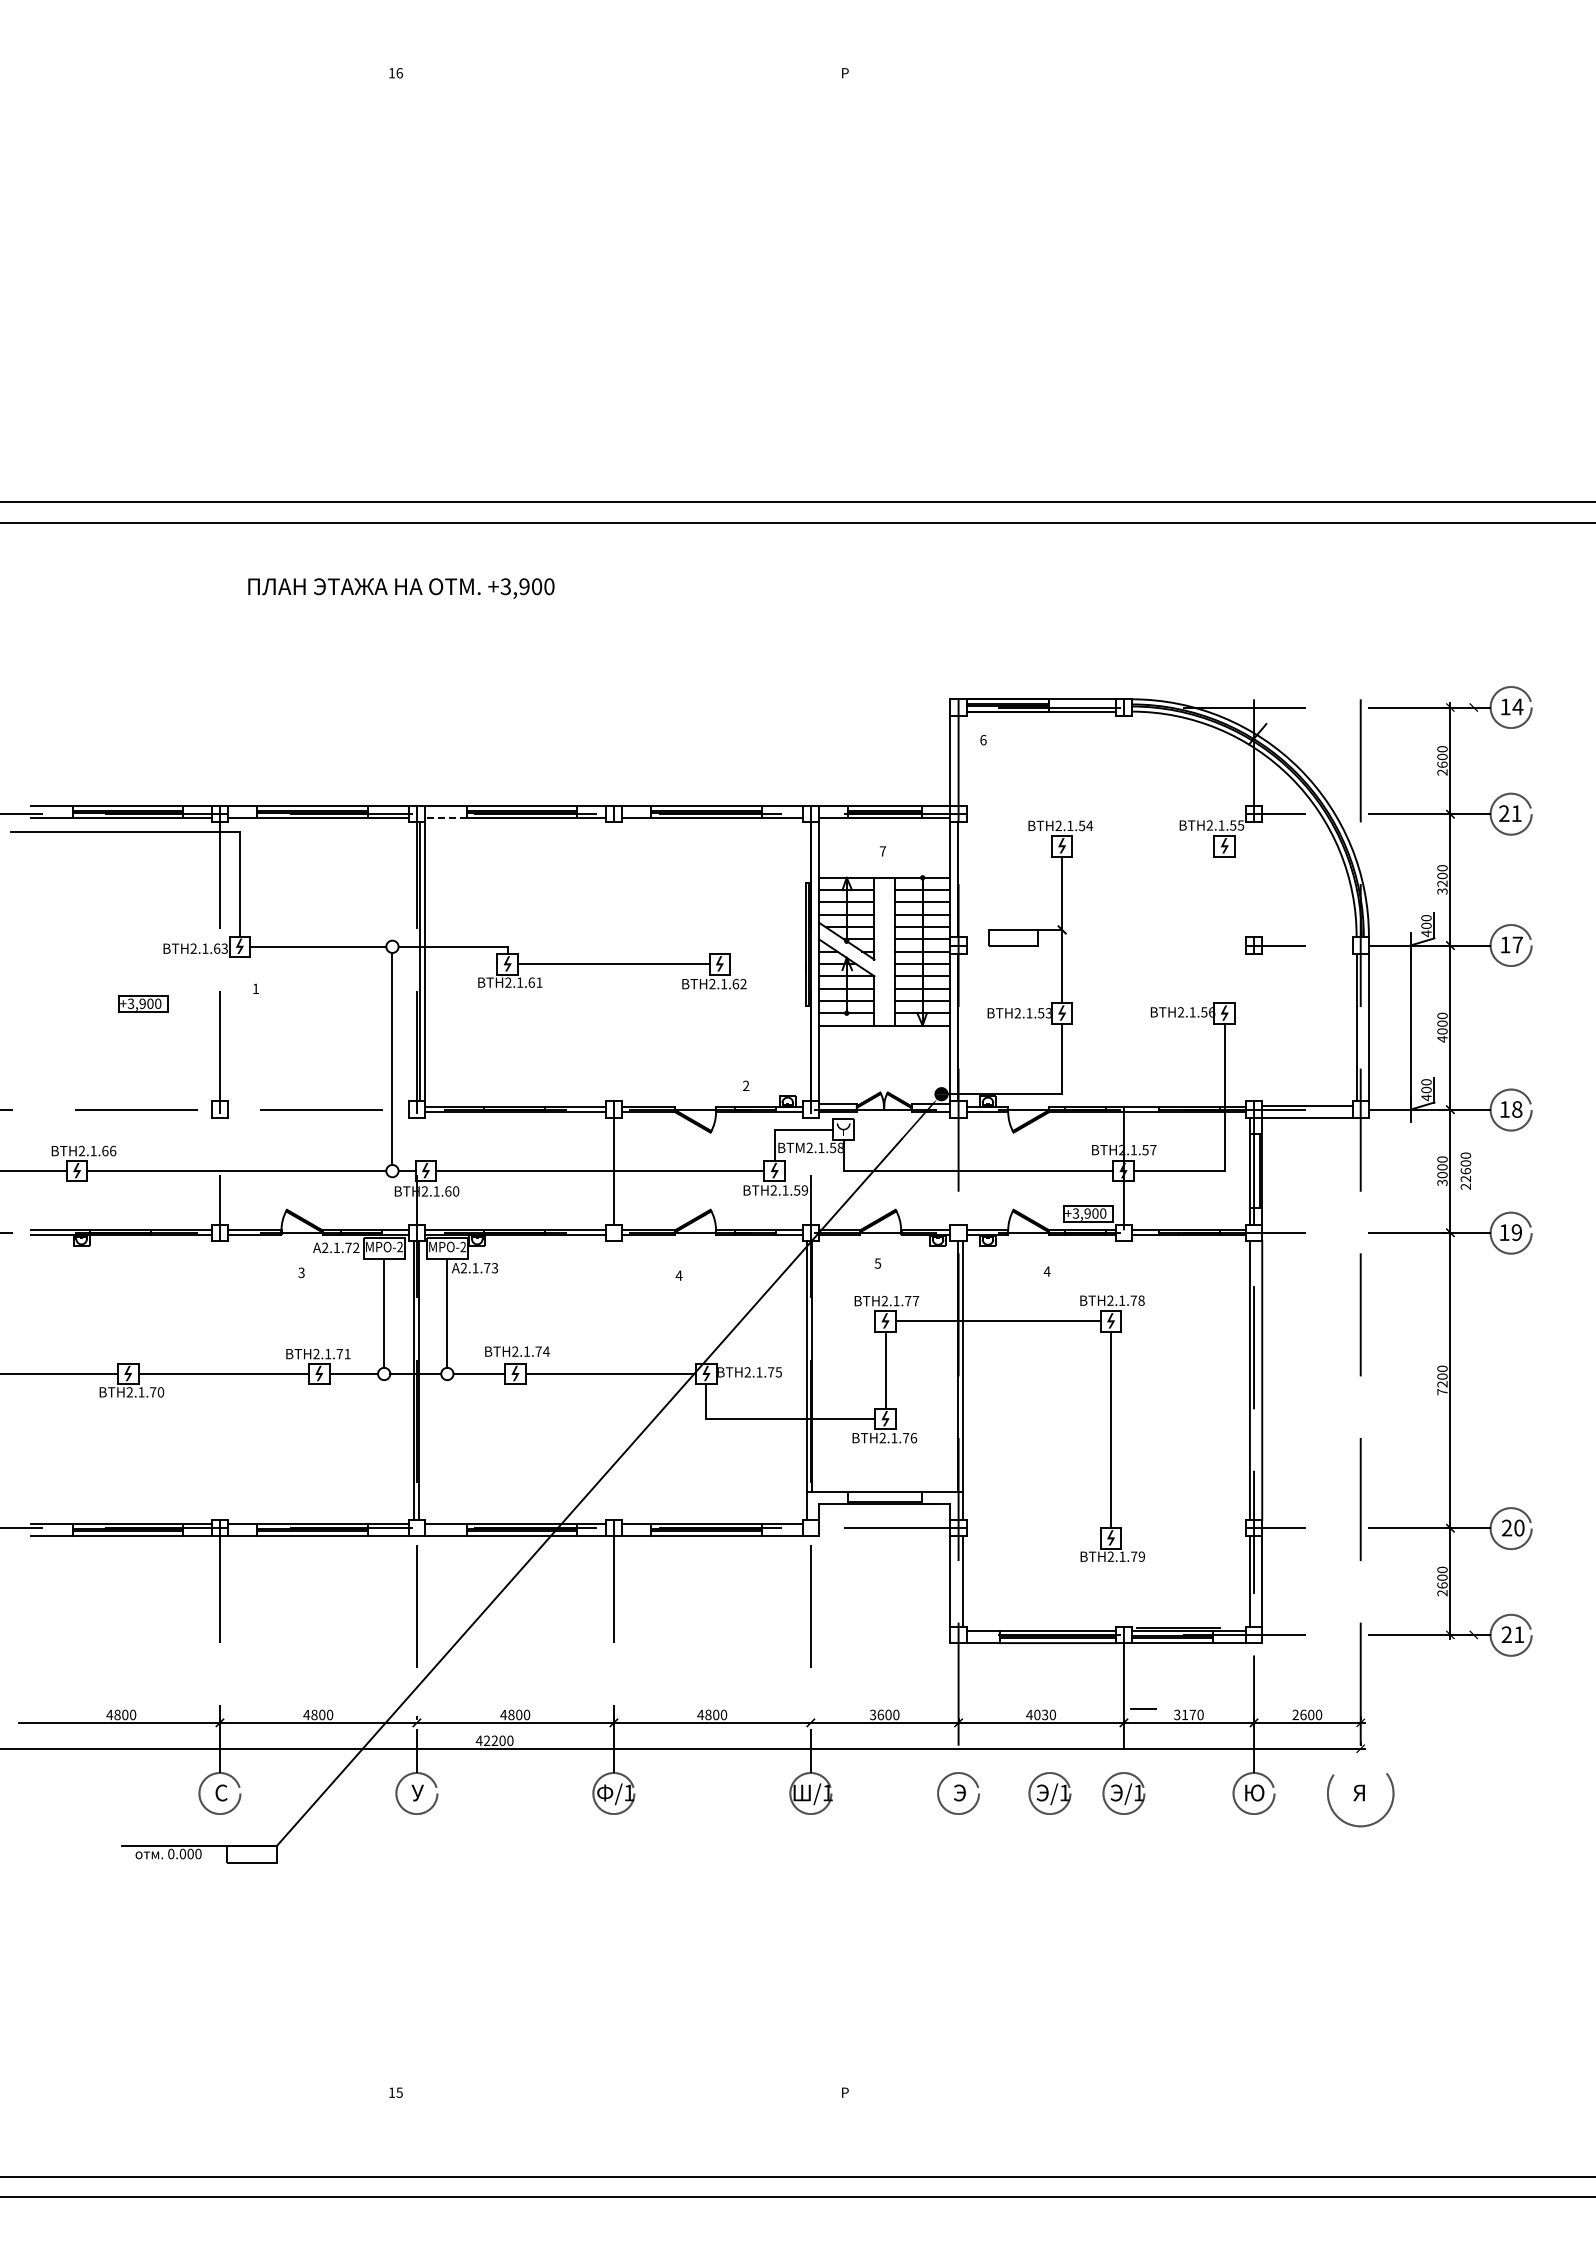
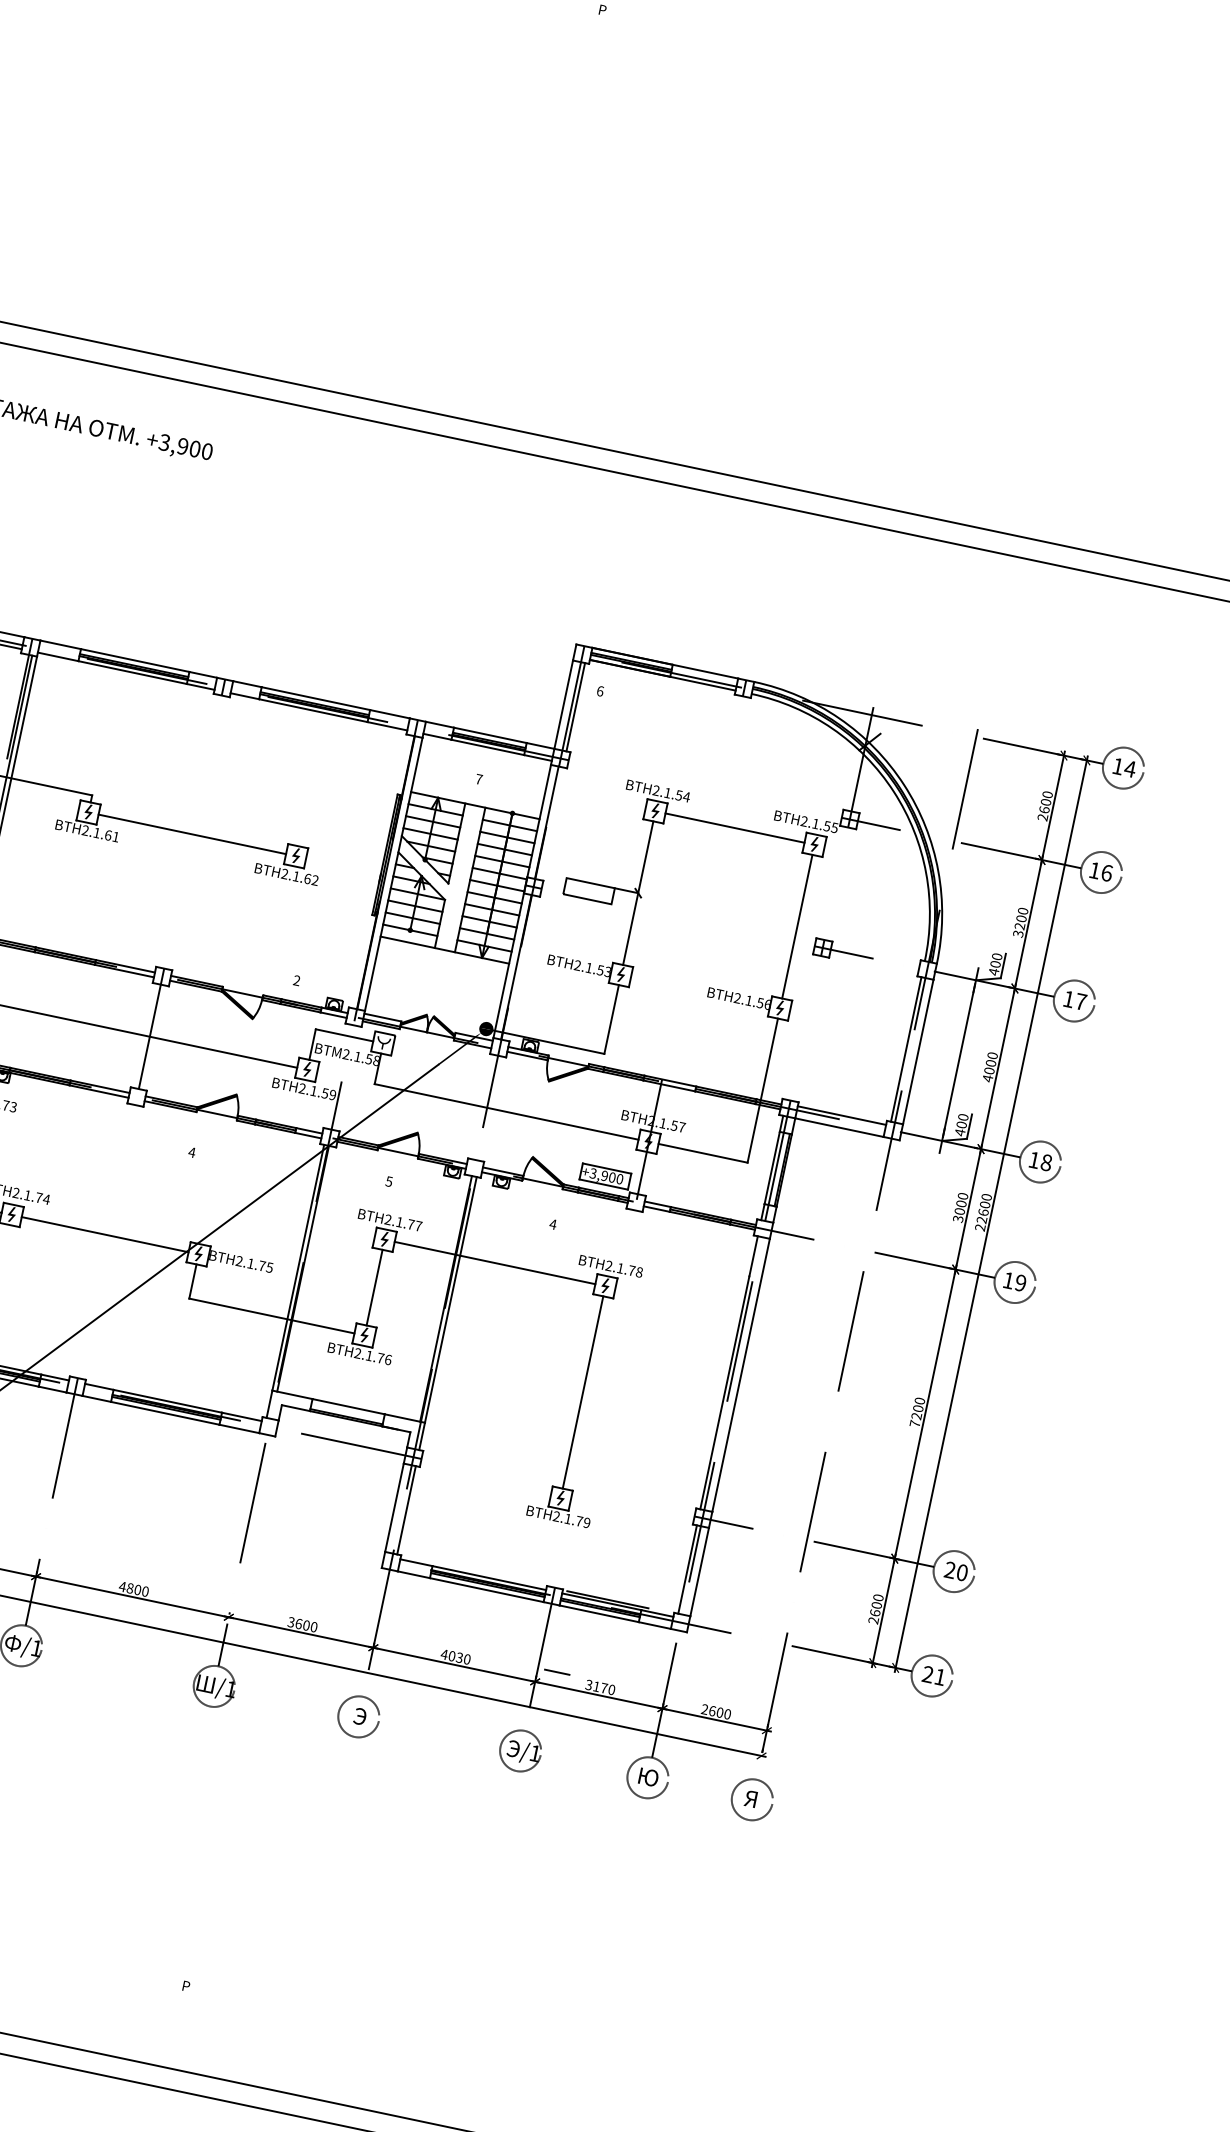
line: (962, 760) -> (575, 706), added
text: (1510, 813) -> (1100, 871), 21 -> 16
line: (445, 818) -> (57, 656), dashed -> solid
line: (1143, 846) -> (735, 828), added
line: (1224, 929) -> (797, 926), added
line: (1473, 1171) -> (990, 1214), added
part: (1049, 1793) -> (447, 1735), removed
circle: (1360, 1793) -> (752, 1799), size x0.62

